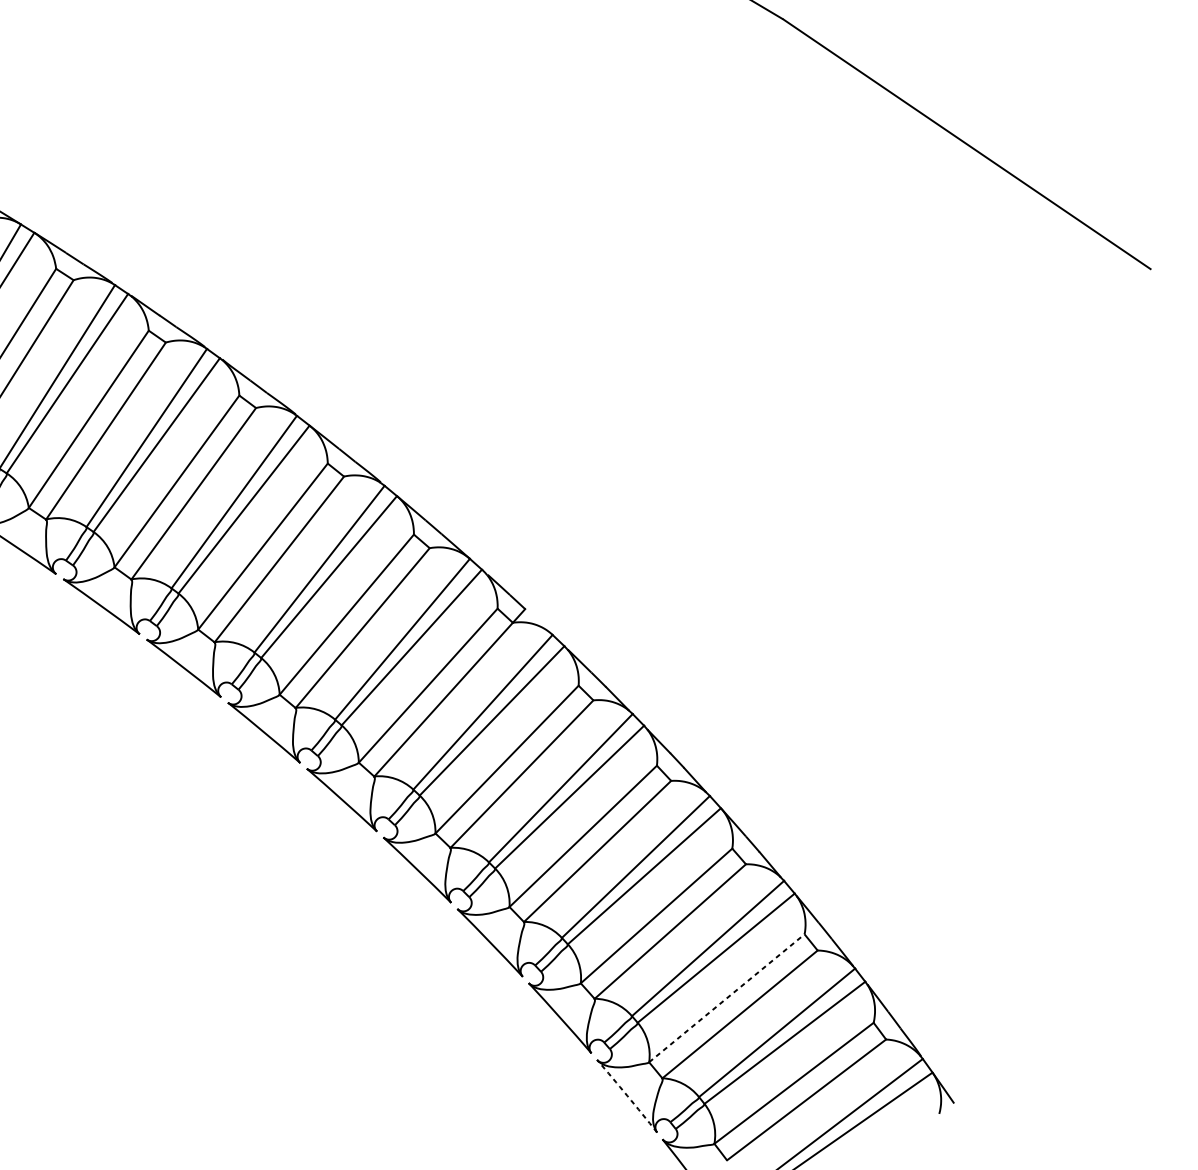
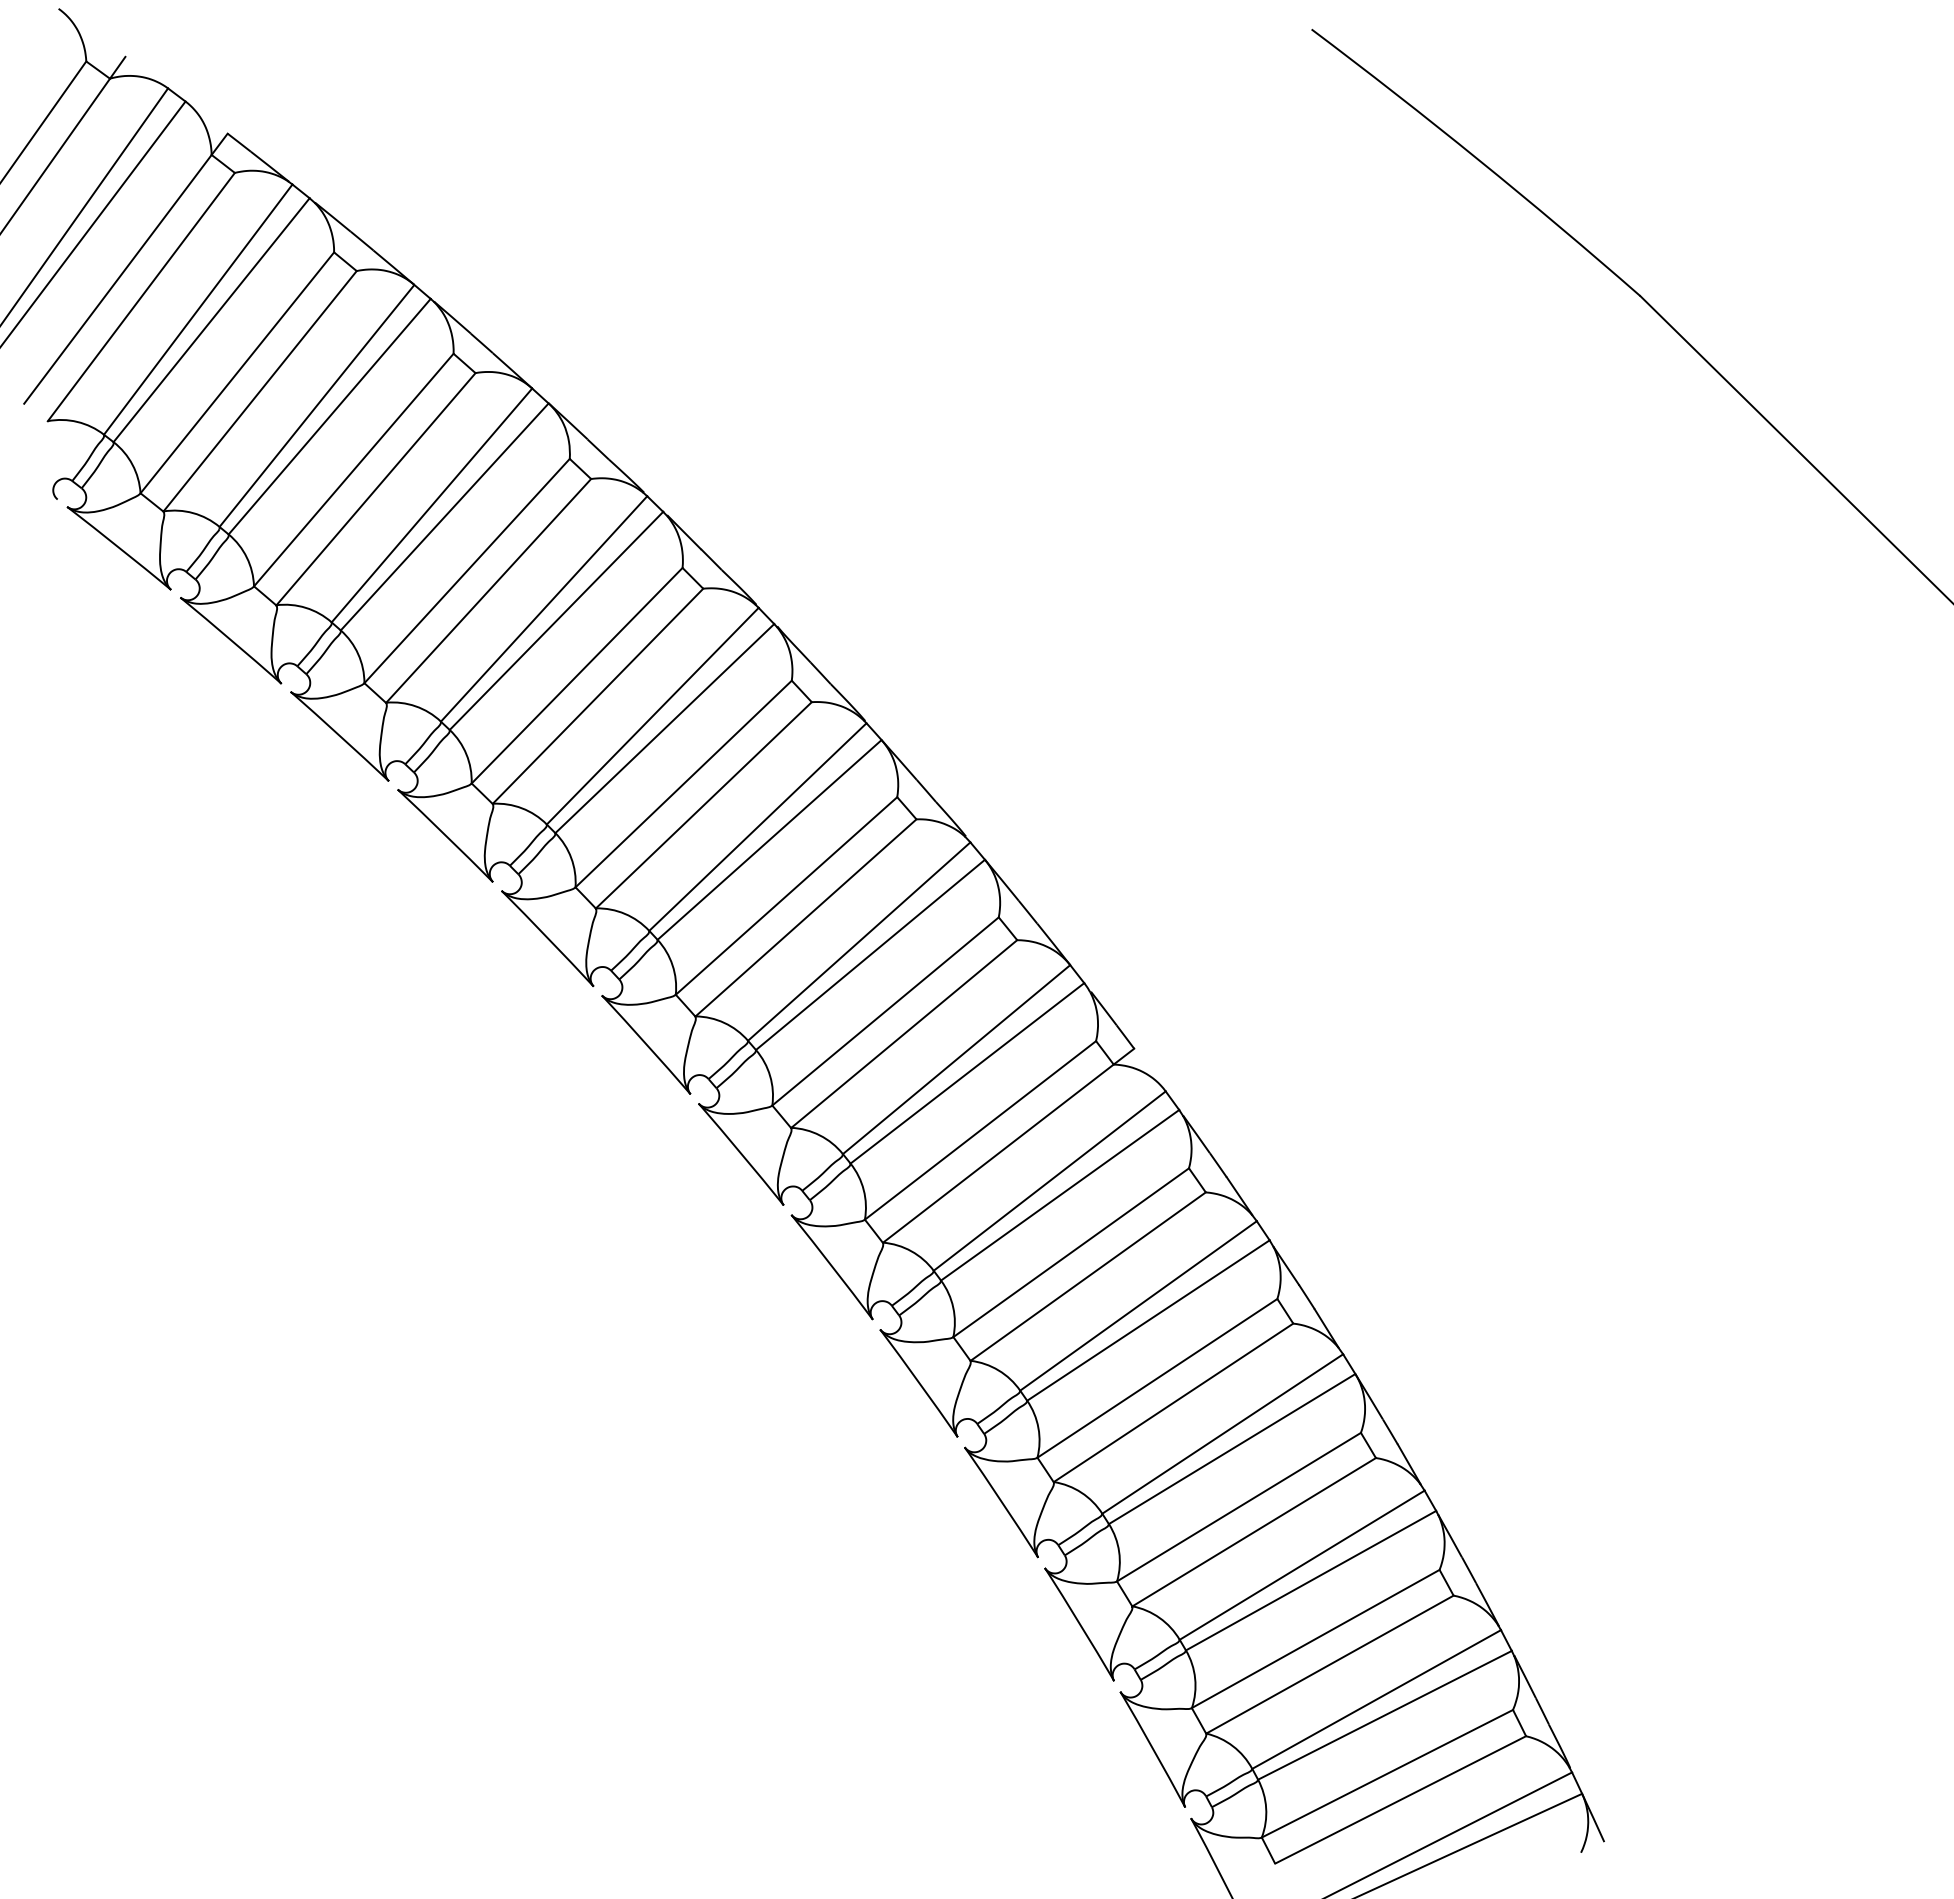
line: (726, 998) -> (1315, 1638), dashed -> solid
arc: (627, 1096) -> (1153, 1749), dashed -> solid

